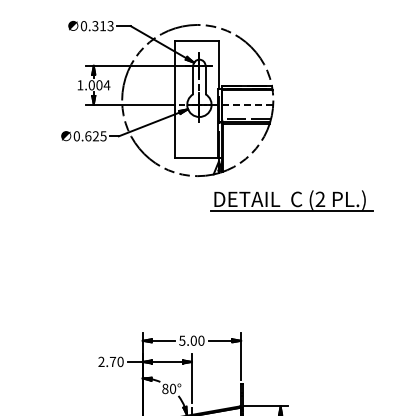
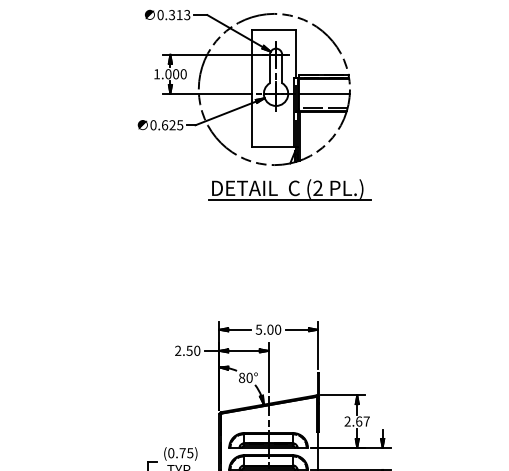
text: (106, 85) -> (183, 74), 1.004 -> 1.000
line: (247, 104) -> (324, 93), dashed -> solid
part: (291, 200) -> (289, 189), moved
text: (112, 361) -> (189, 350), 2.70 -> 2.50

